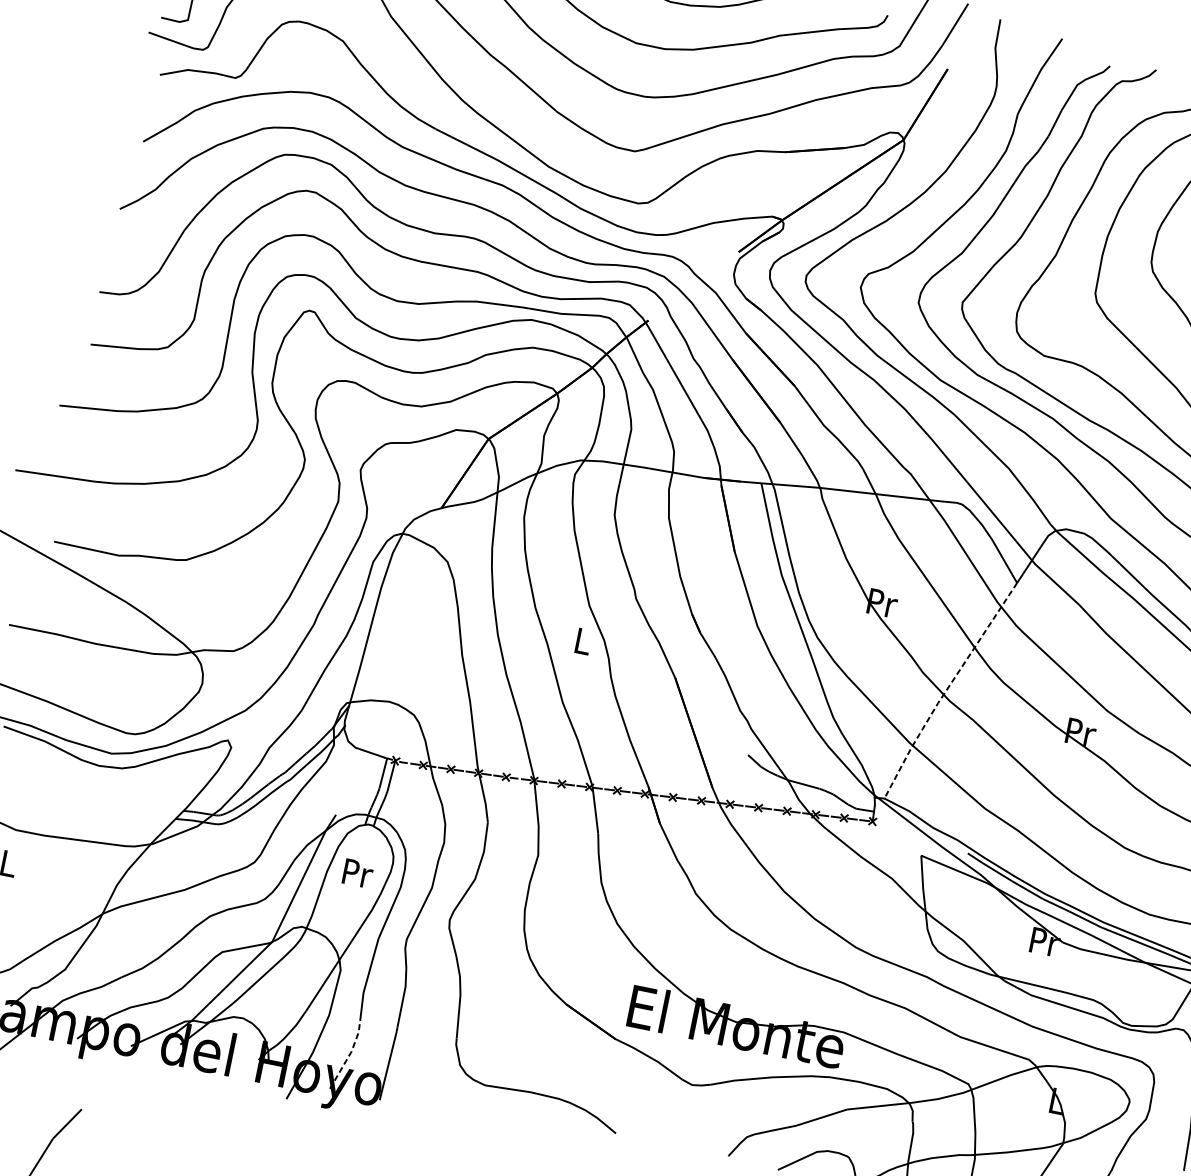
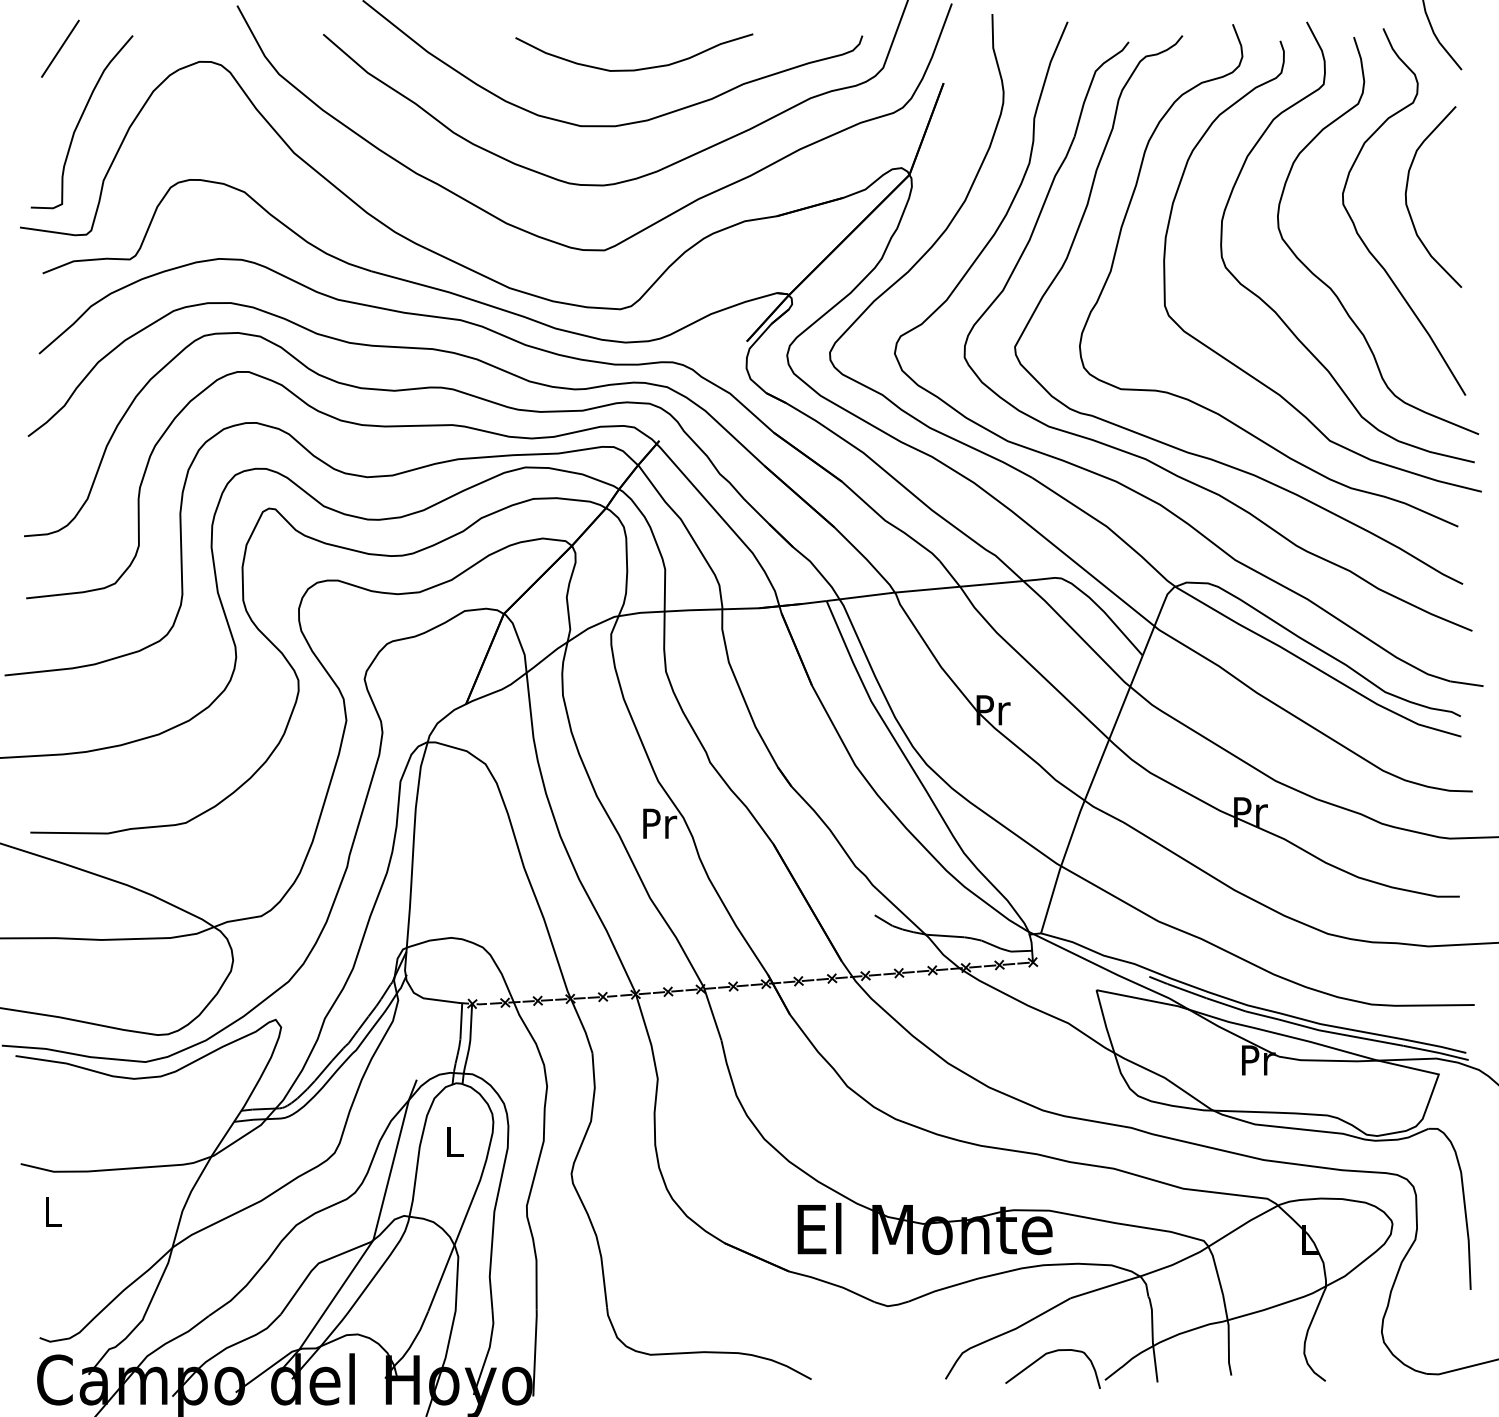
text: (584, 641) -> (660, 823), L -> Pr
line: (947, 690) -> (1087, 794), dashed -> solid
text: (357, 873) -> (455, 1141), Pr -> L
line: (349, 1054) -> (488, 1351), dashed -> solid

